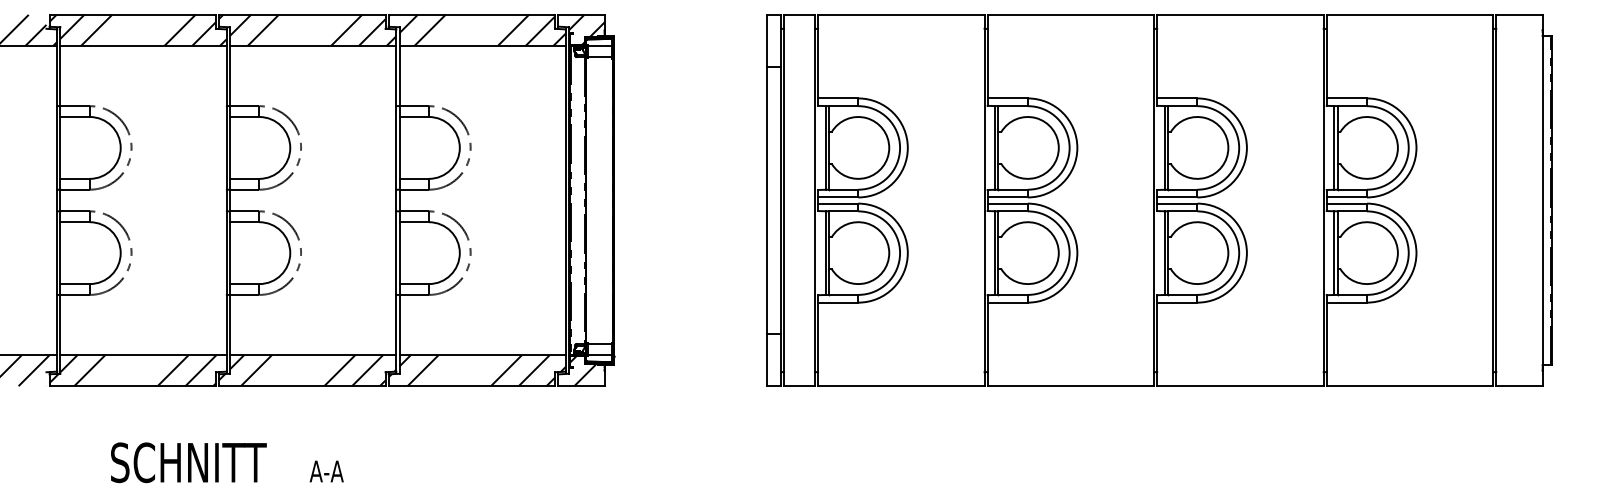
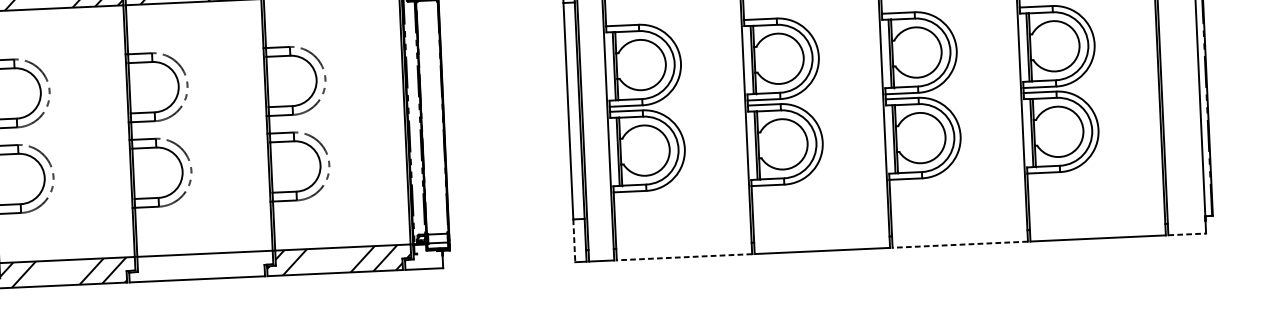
line: (767, 360) -> (574, 241), solid -> dashed
hatch: (307, 370) -> (200, 266), removed
hatch: (577, 370) -> (420, 256), removed
line: (900, 386) -> (683, 257), solid -> dashed
line: (1239, 386) -> (959, 245), solid -> dashed
line: (1520, 386) -> (1188, 234), solid -> dashed

